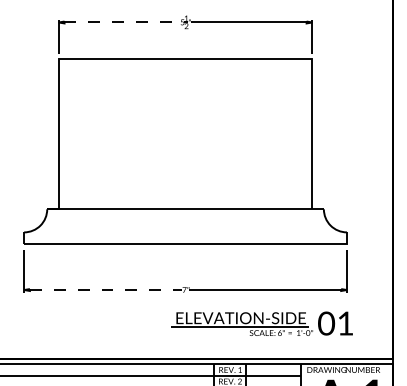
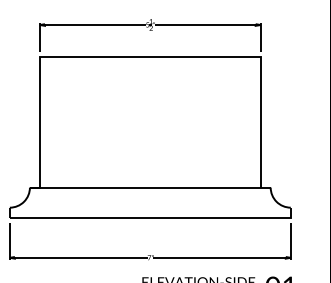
line: (122, 22) -> (95, 25), dashed -> solid
line: (106, 290) -> (81, 258), dashed -> solid

